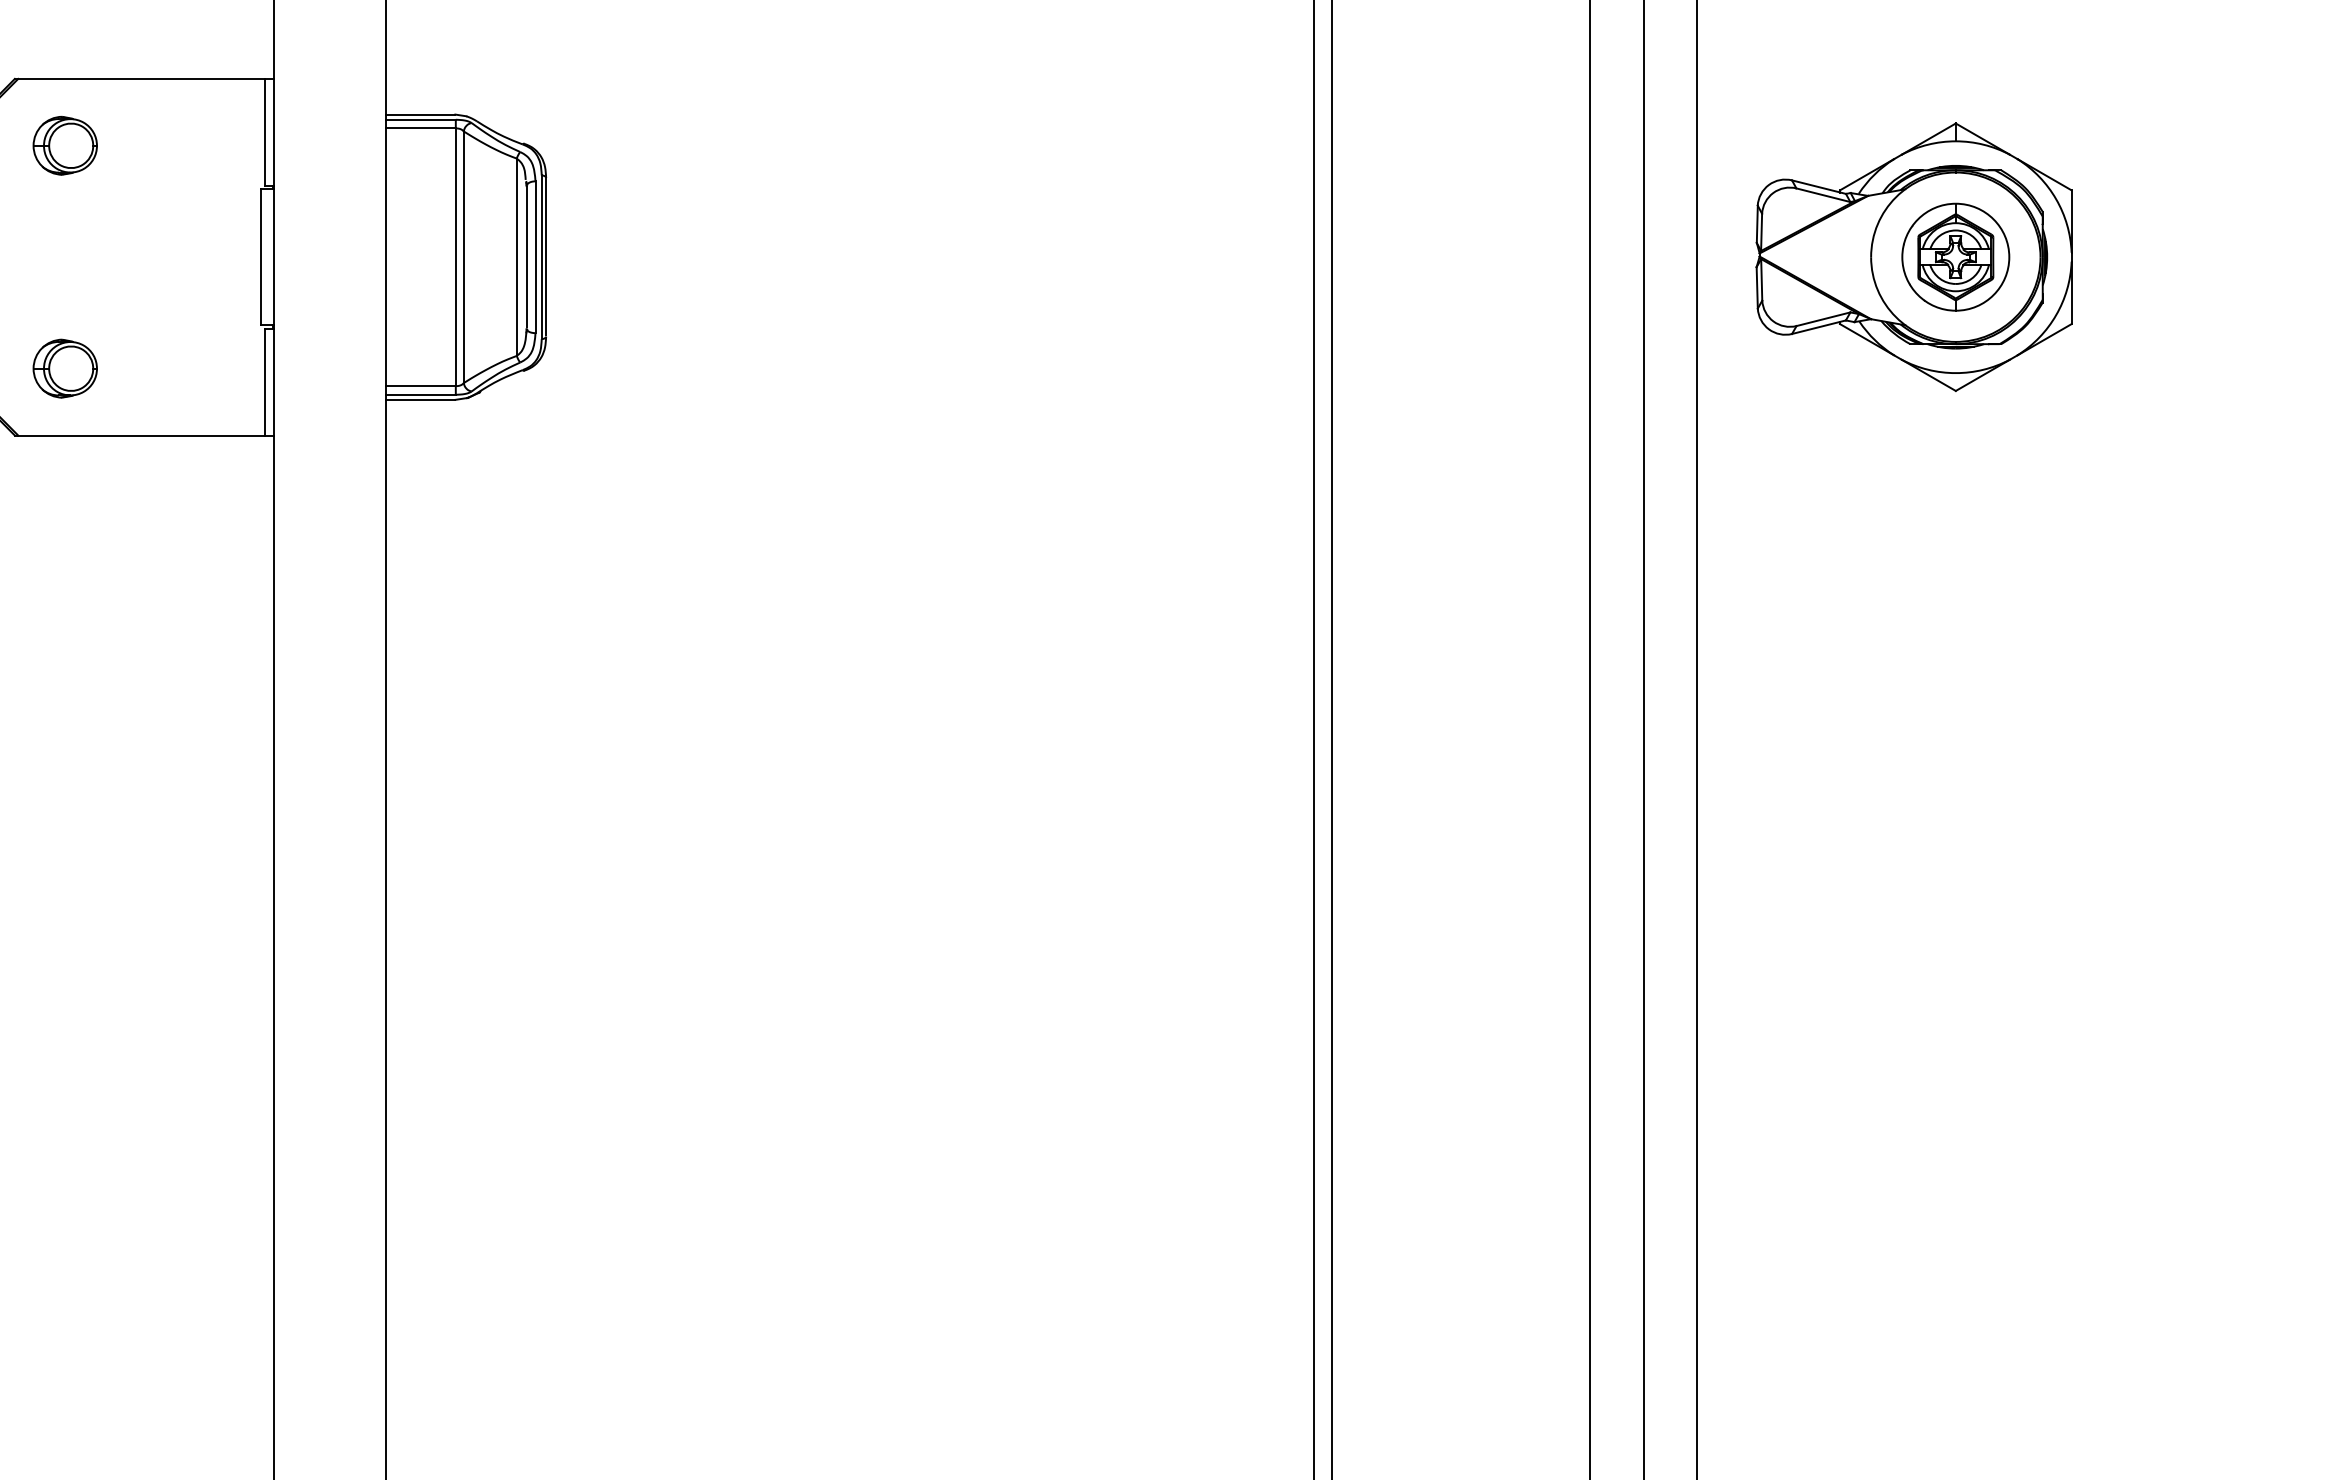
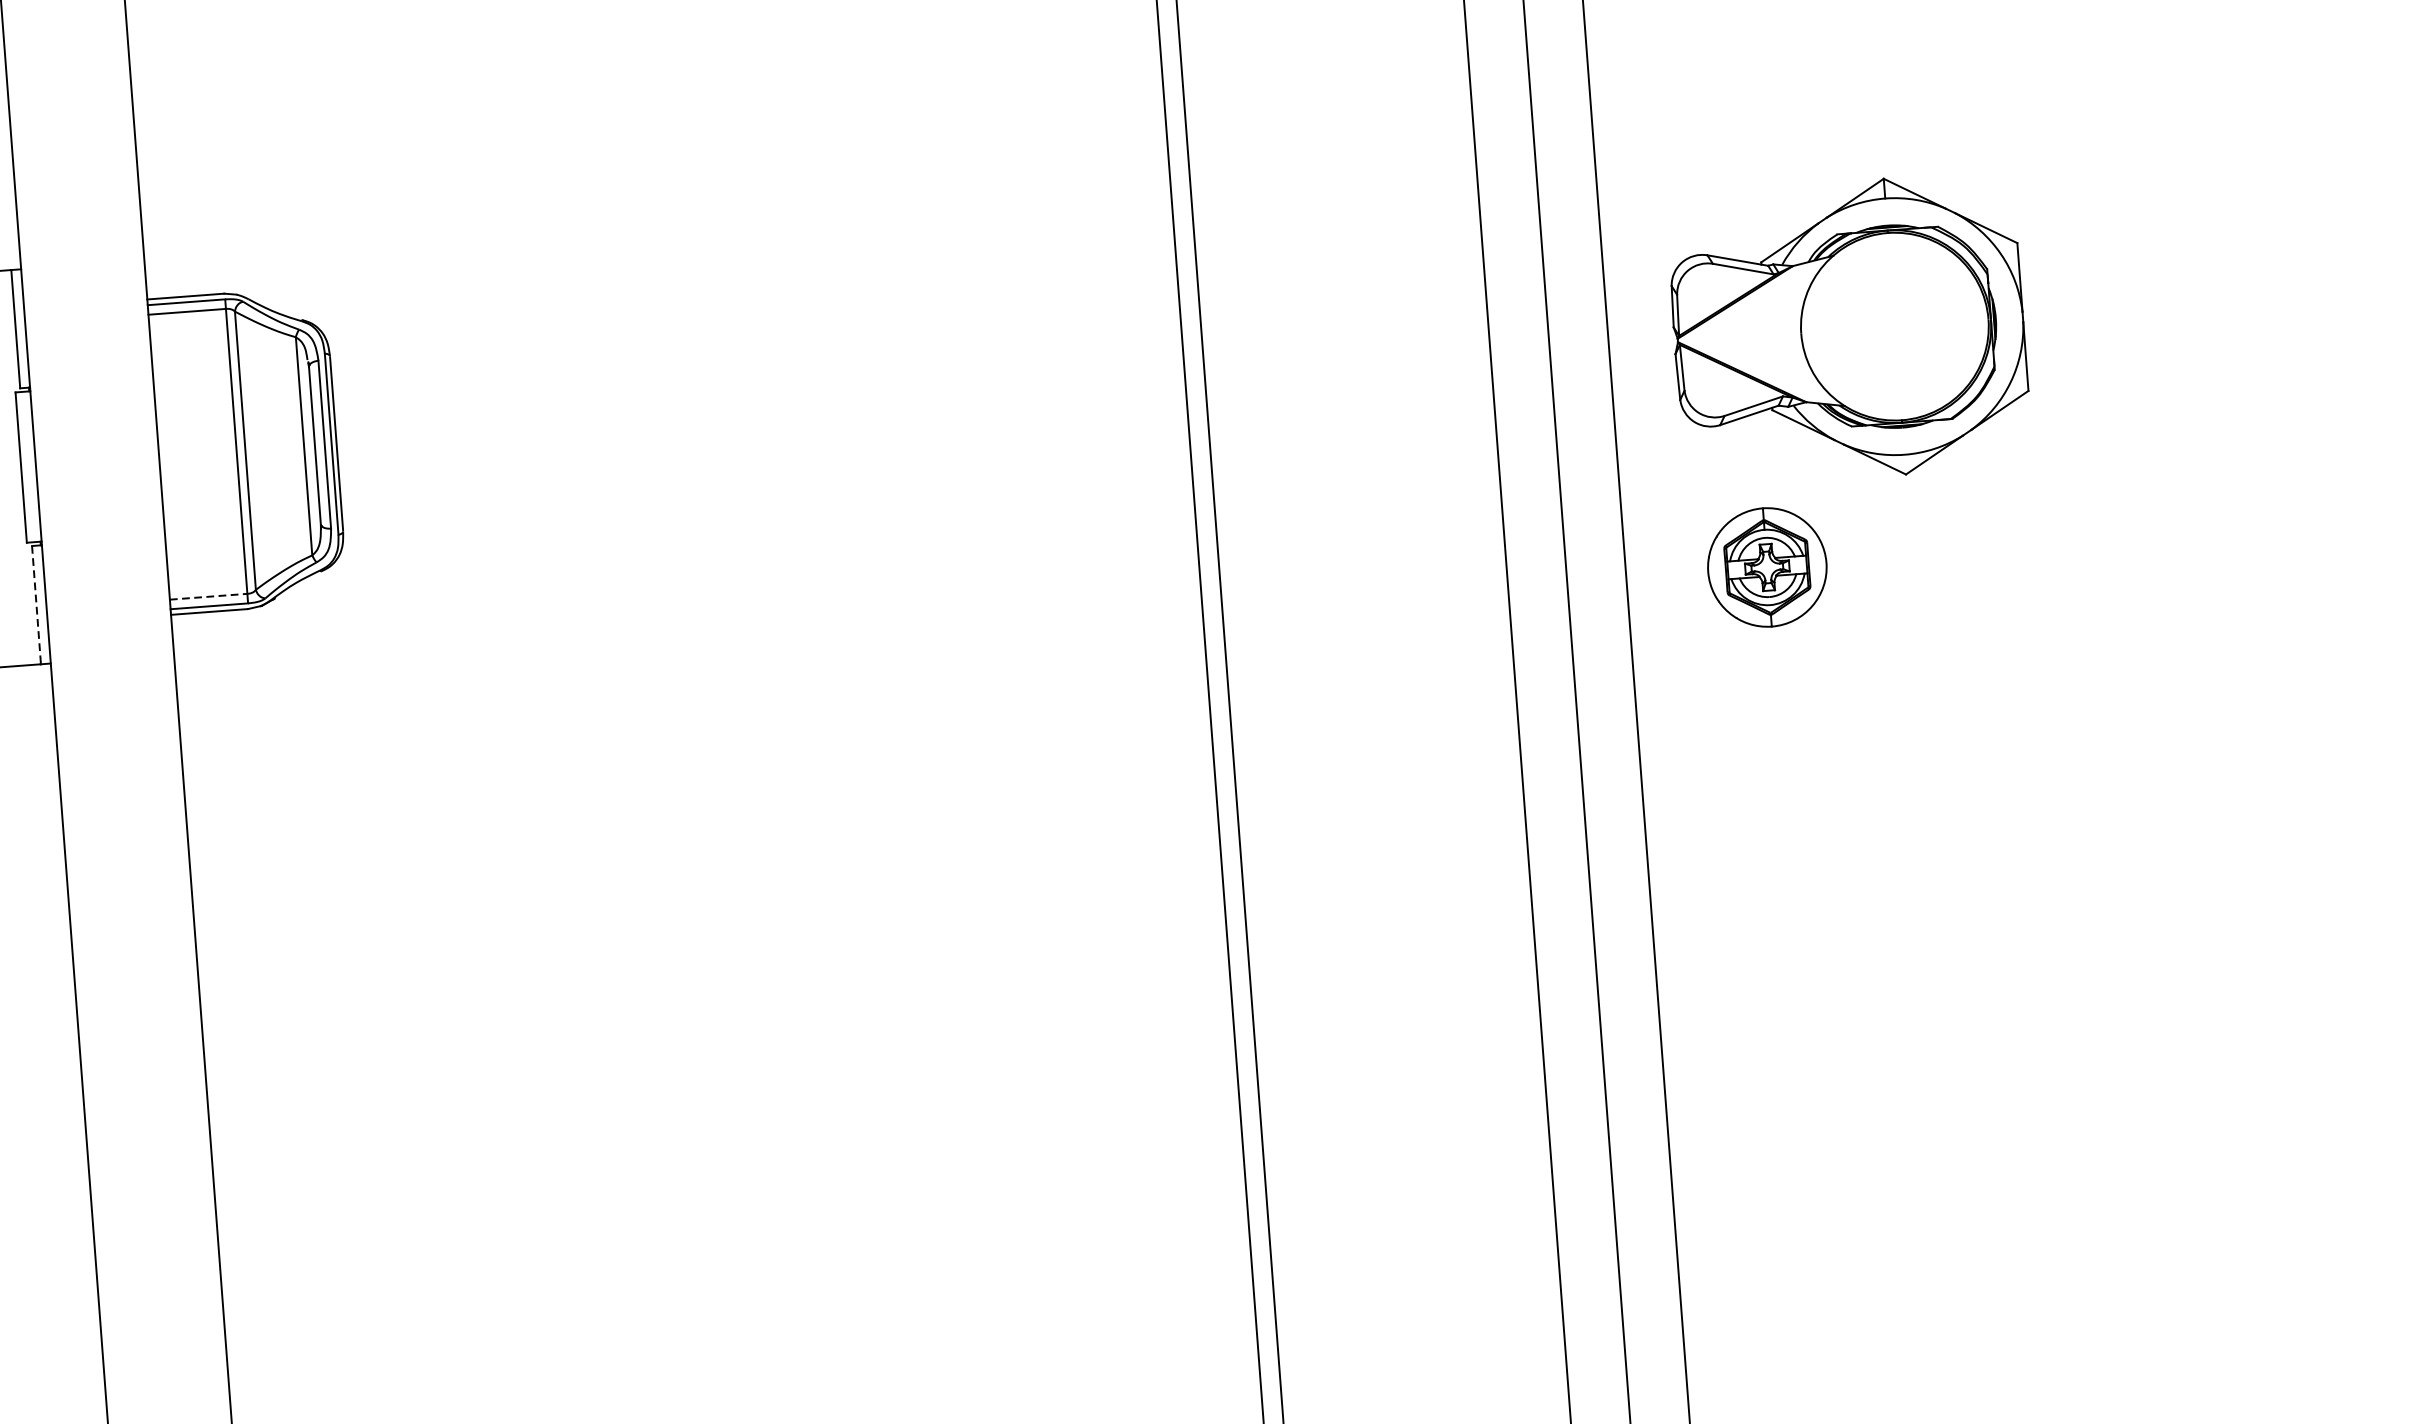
part: (1955, 256) -> (1766, 566), moved
line: (265, 382) -> (36, 605), solid -> dashed
line: (421, 386) -> (209, 597), solid -> dashed

